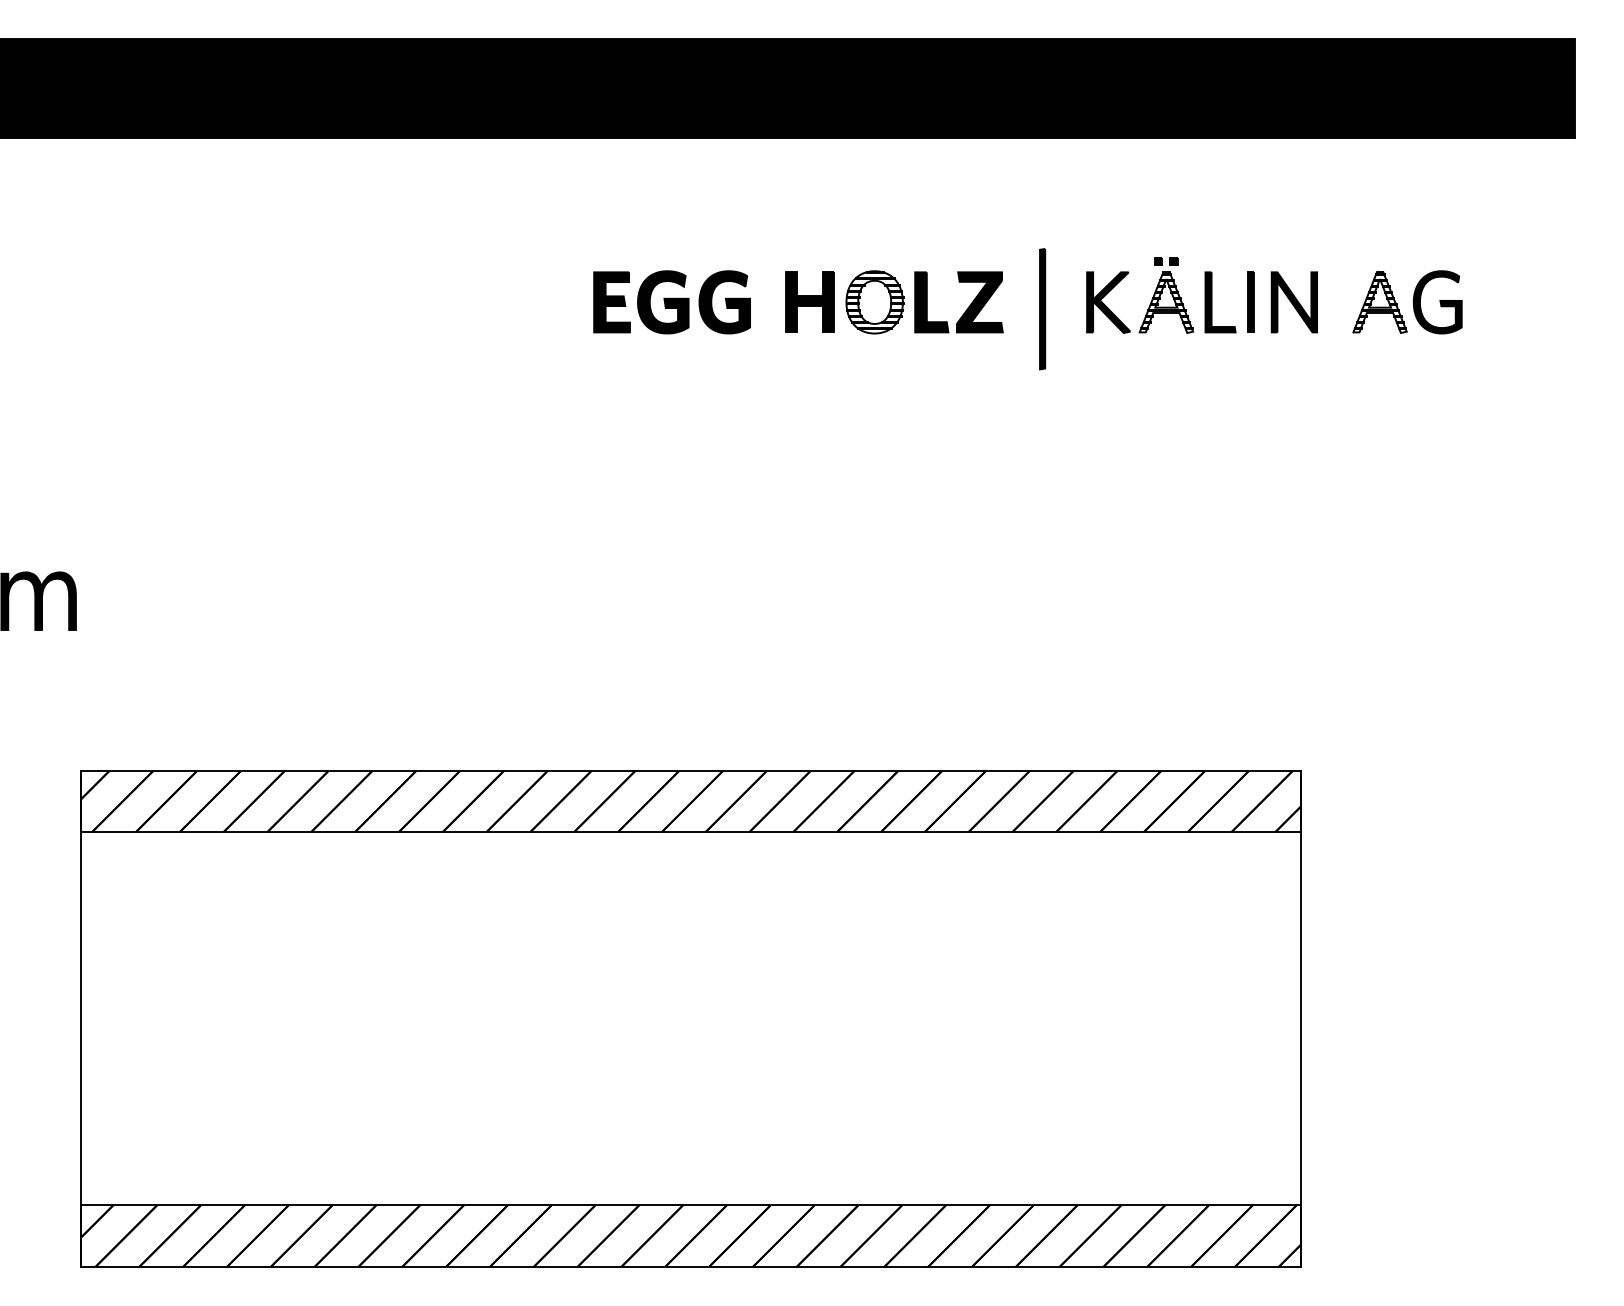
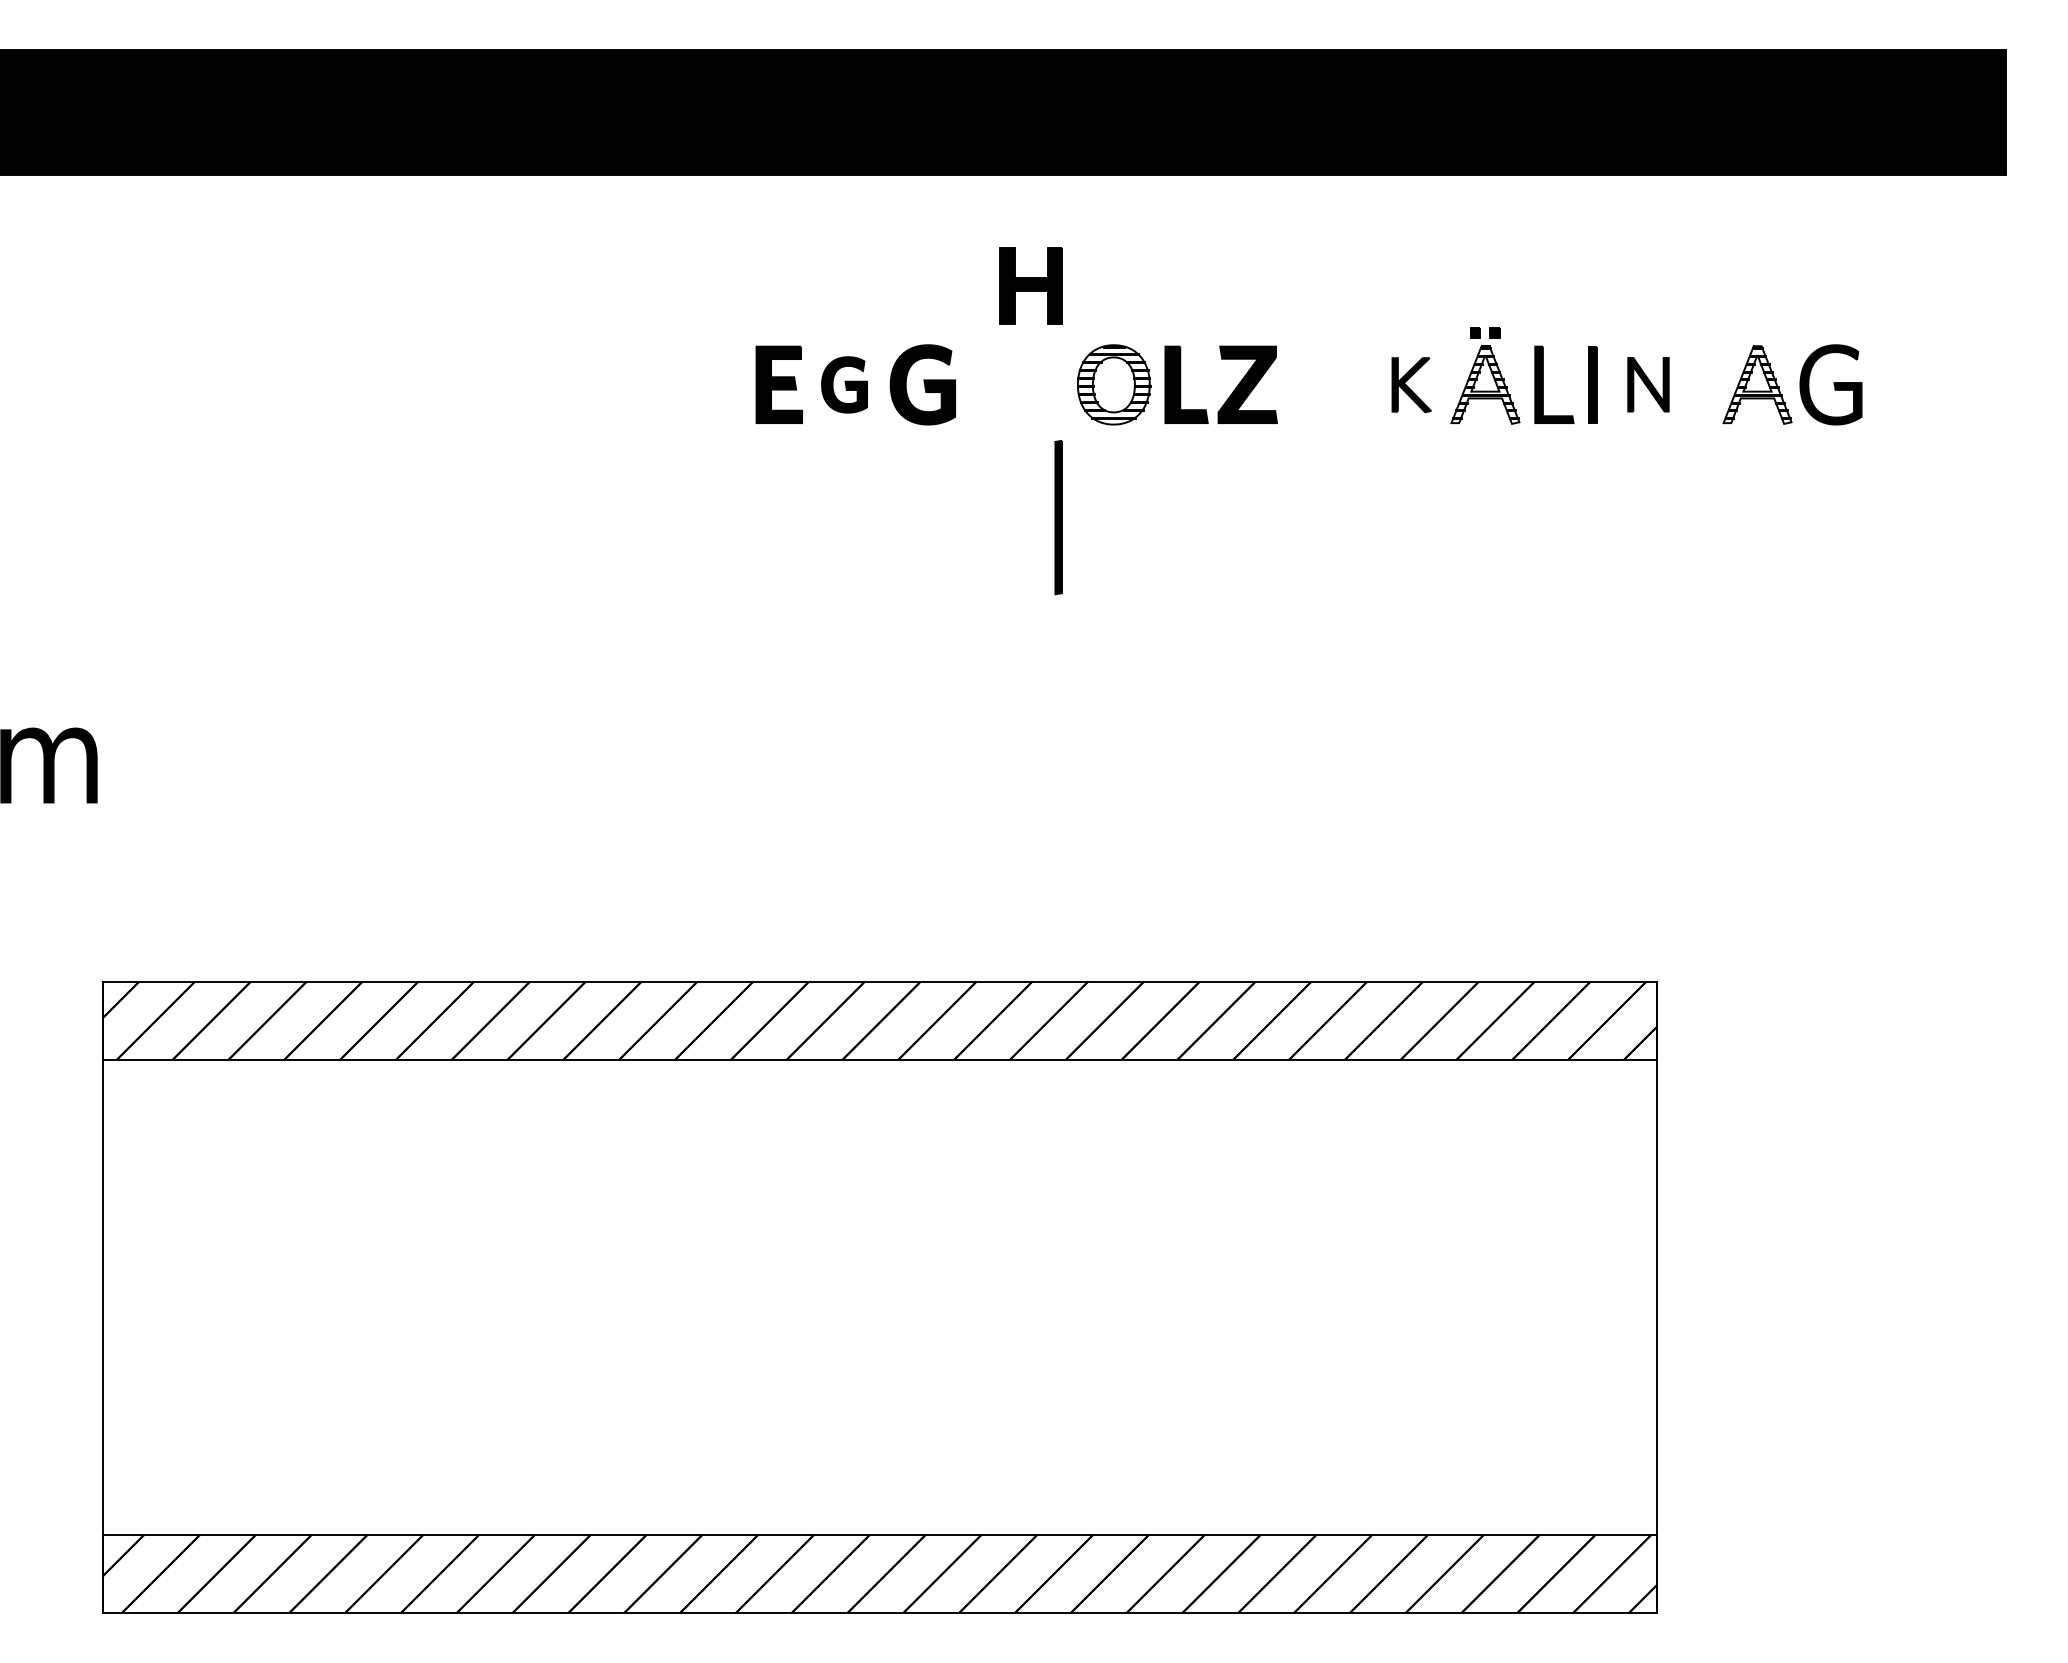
part: (663, 302) -> (844, 384), size x0.7
part: (809, 302) -> (1030, 285), moved
part: (1108, 302) -> (1411, 384), size x0.7
part: (1294, 302) -> (1648, 384), size x0.7
part: (1042, 309) -> (1058, 517), moved

